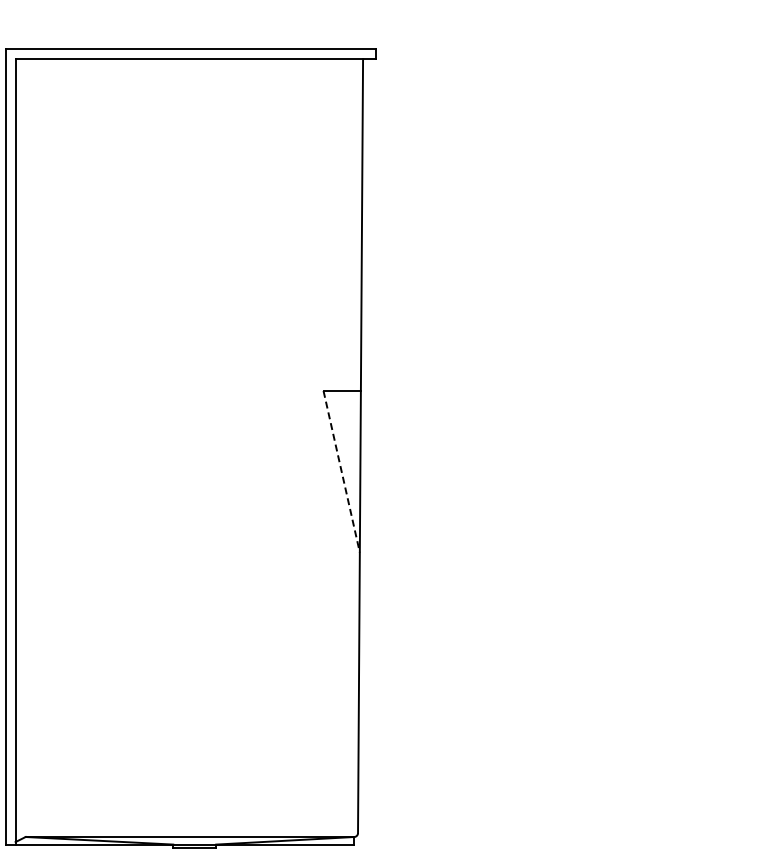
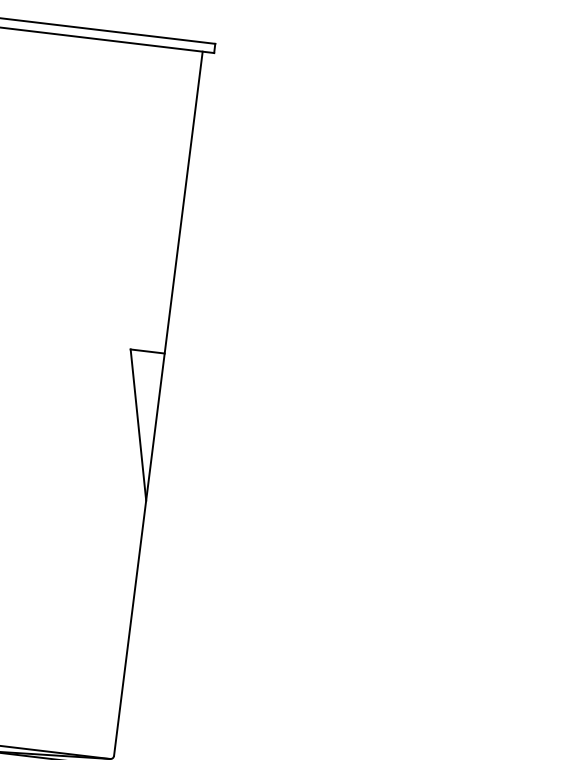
line: (341, 471) -> (138, 424), dashed -> solid

